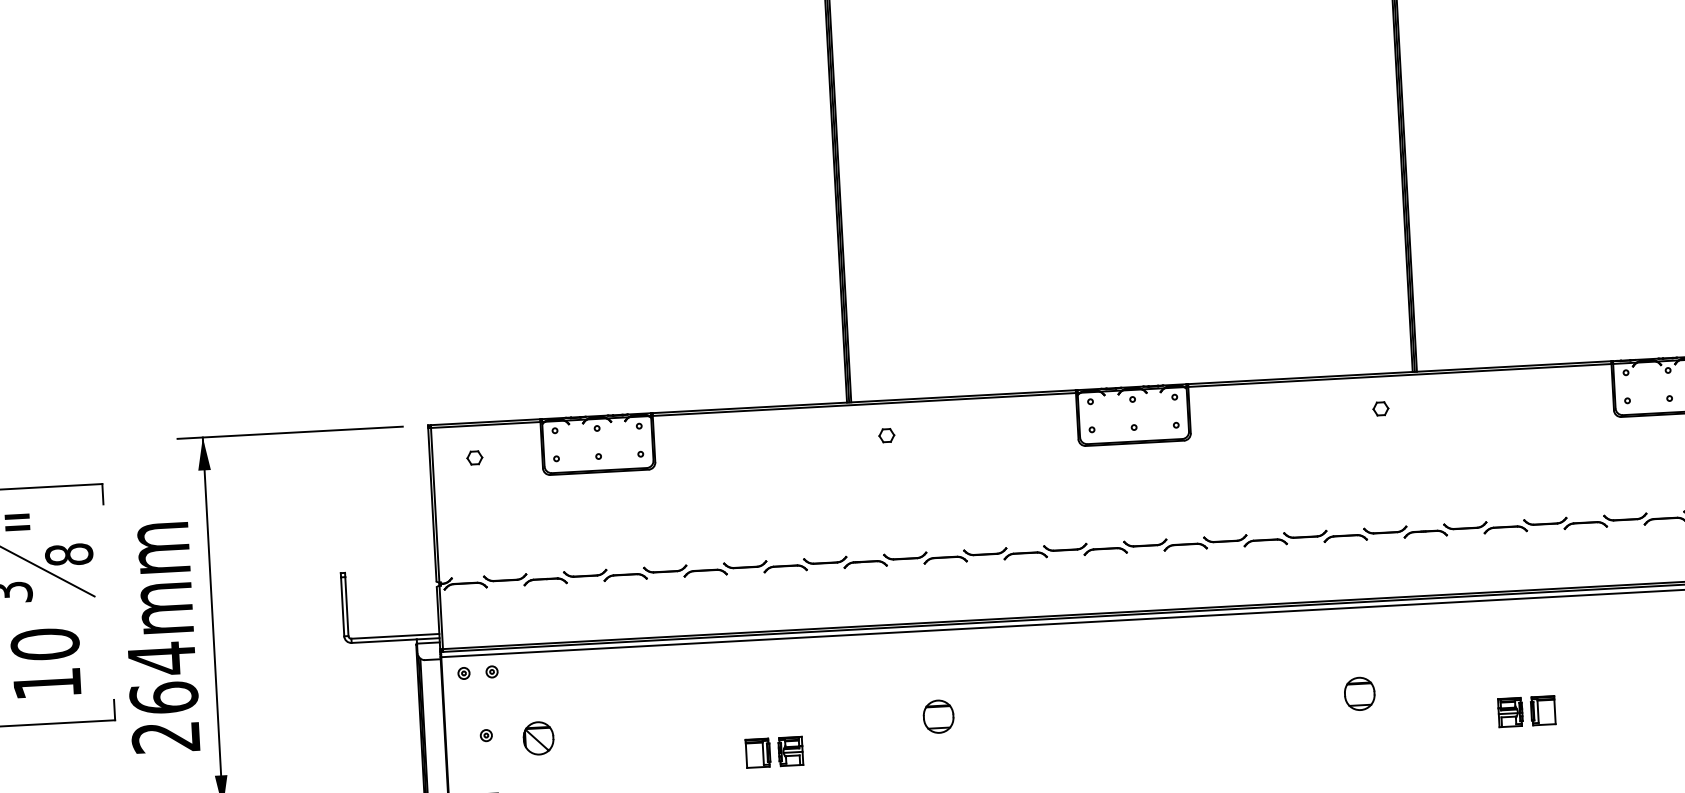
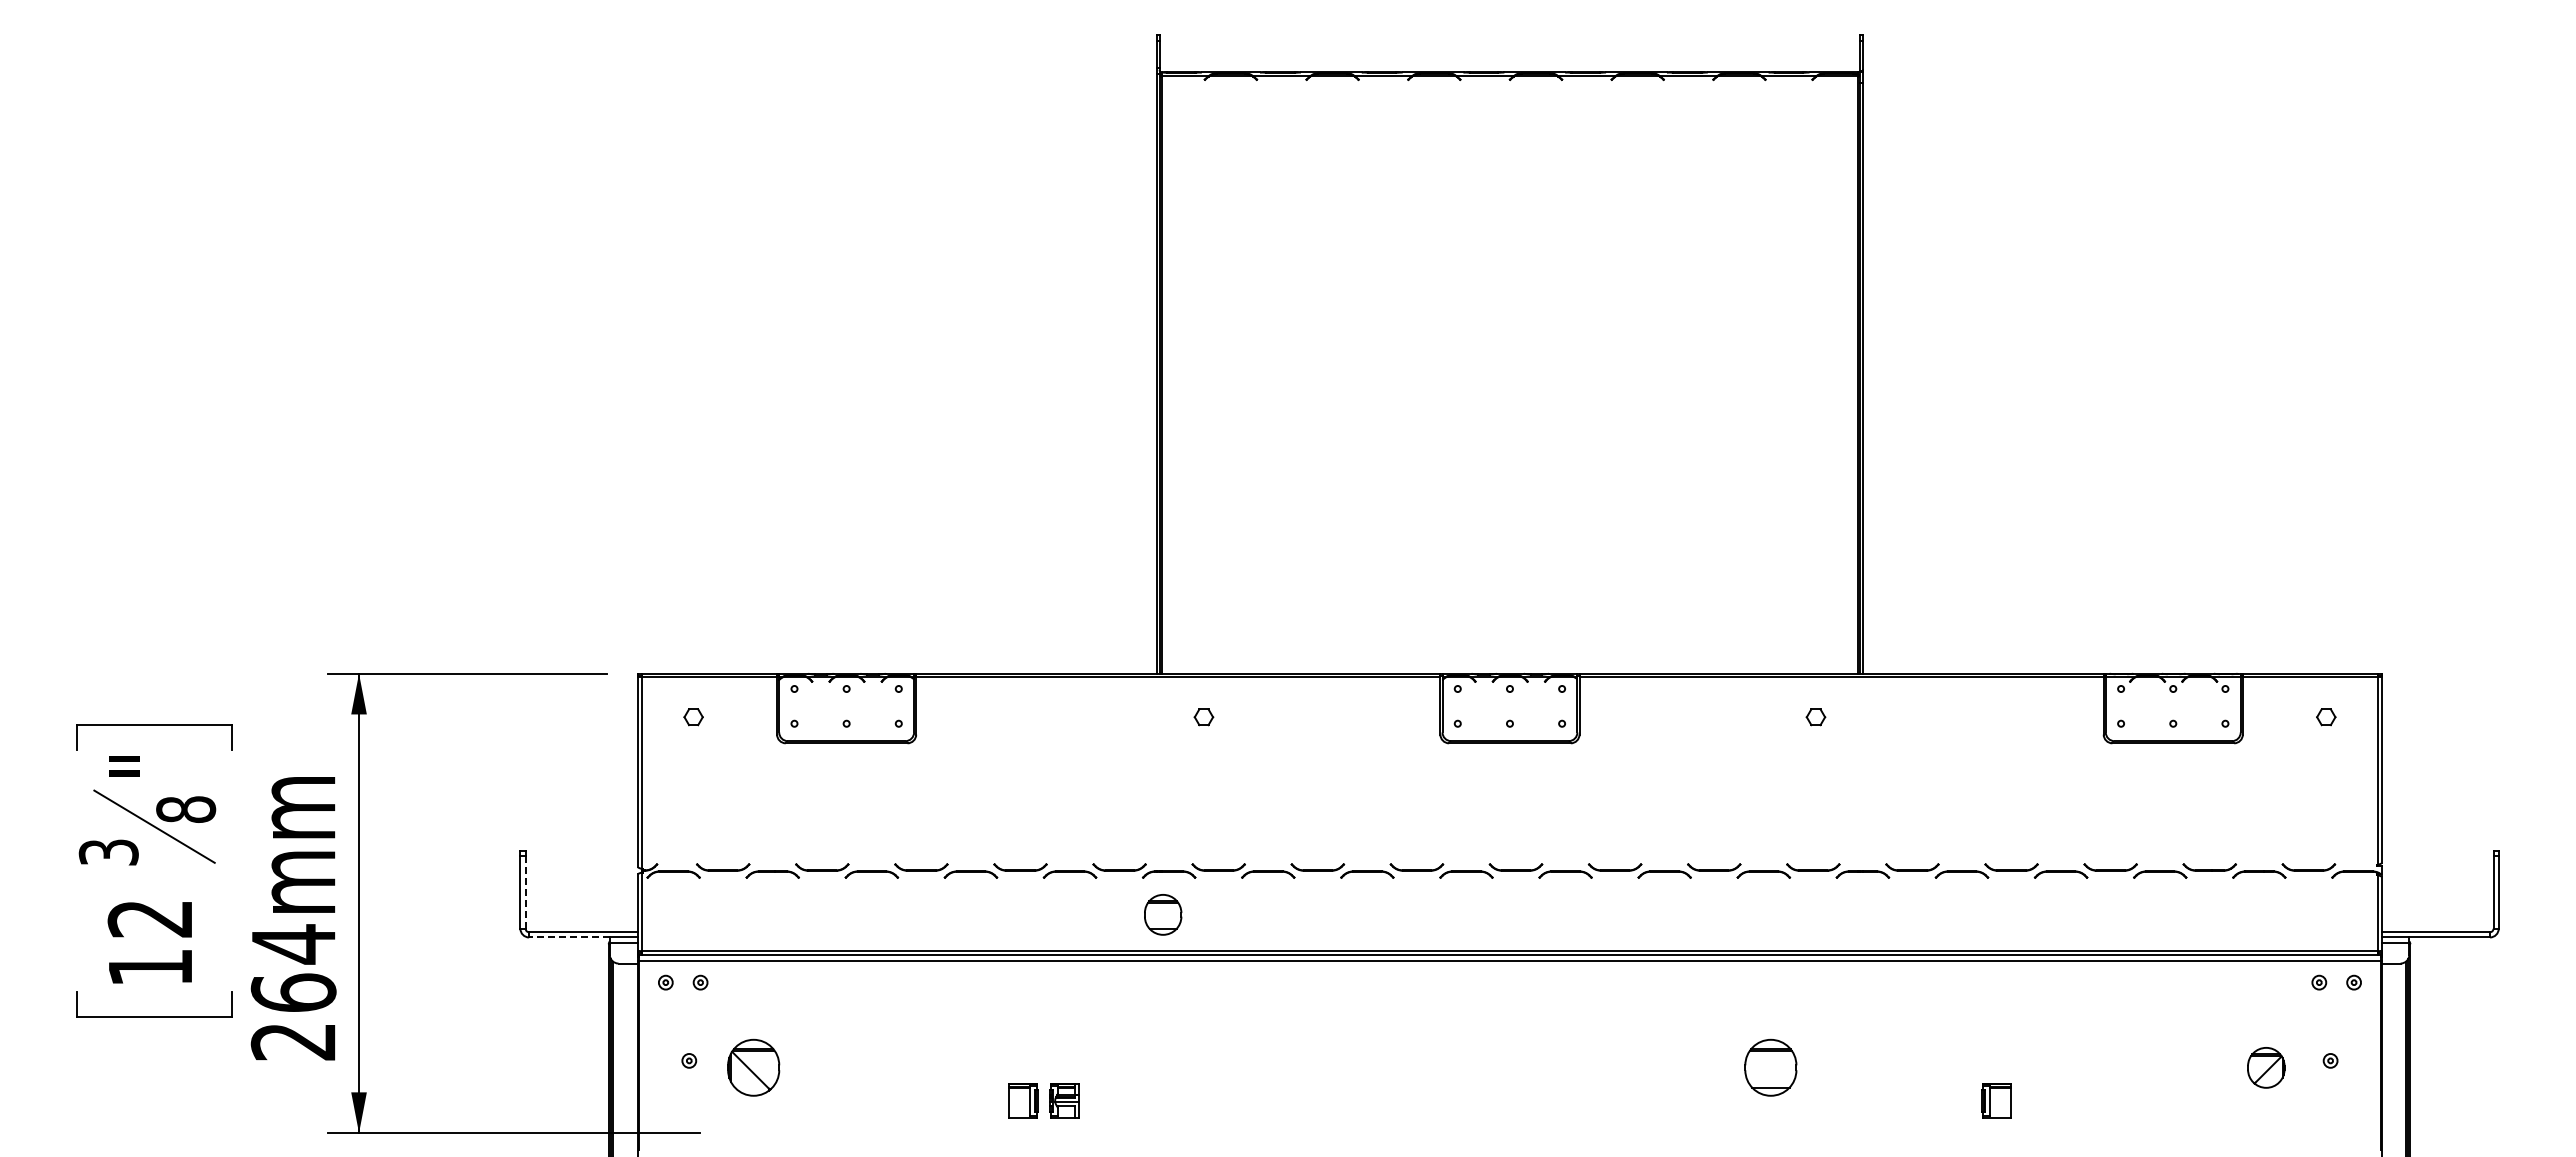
line: (346, 606) -> (525, 892), solid -> dashed
line: (383, 641) -> (568, 937), solid -> dashed
text: (45, 644) -> (150, 918), 10 -> 12
part: (1359, 693) -> (1770, 1067), size x1.4
part: (1510, 712) -> (1955, 1100), removed
part: (938, 716) -> (1163, 914), moved
part: (538, 738) -> (753, 1067), size x1.4

